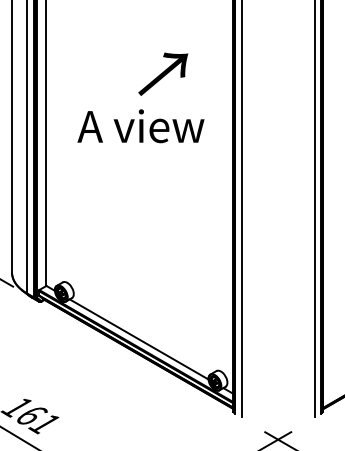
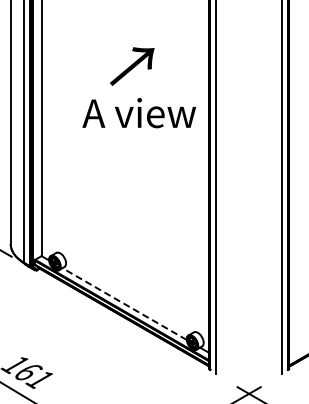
text: (163, 74) -> (132, 66), moved
text: (140, 126) -> (138, 113), moved
line: (139, 339) -> (124, 304), solid -> dashed

